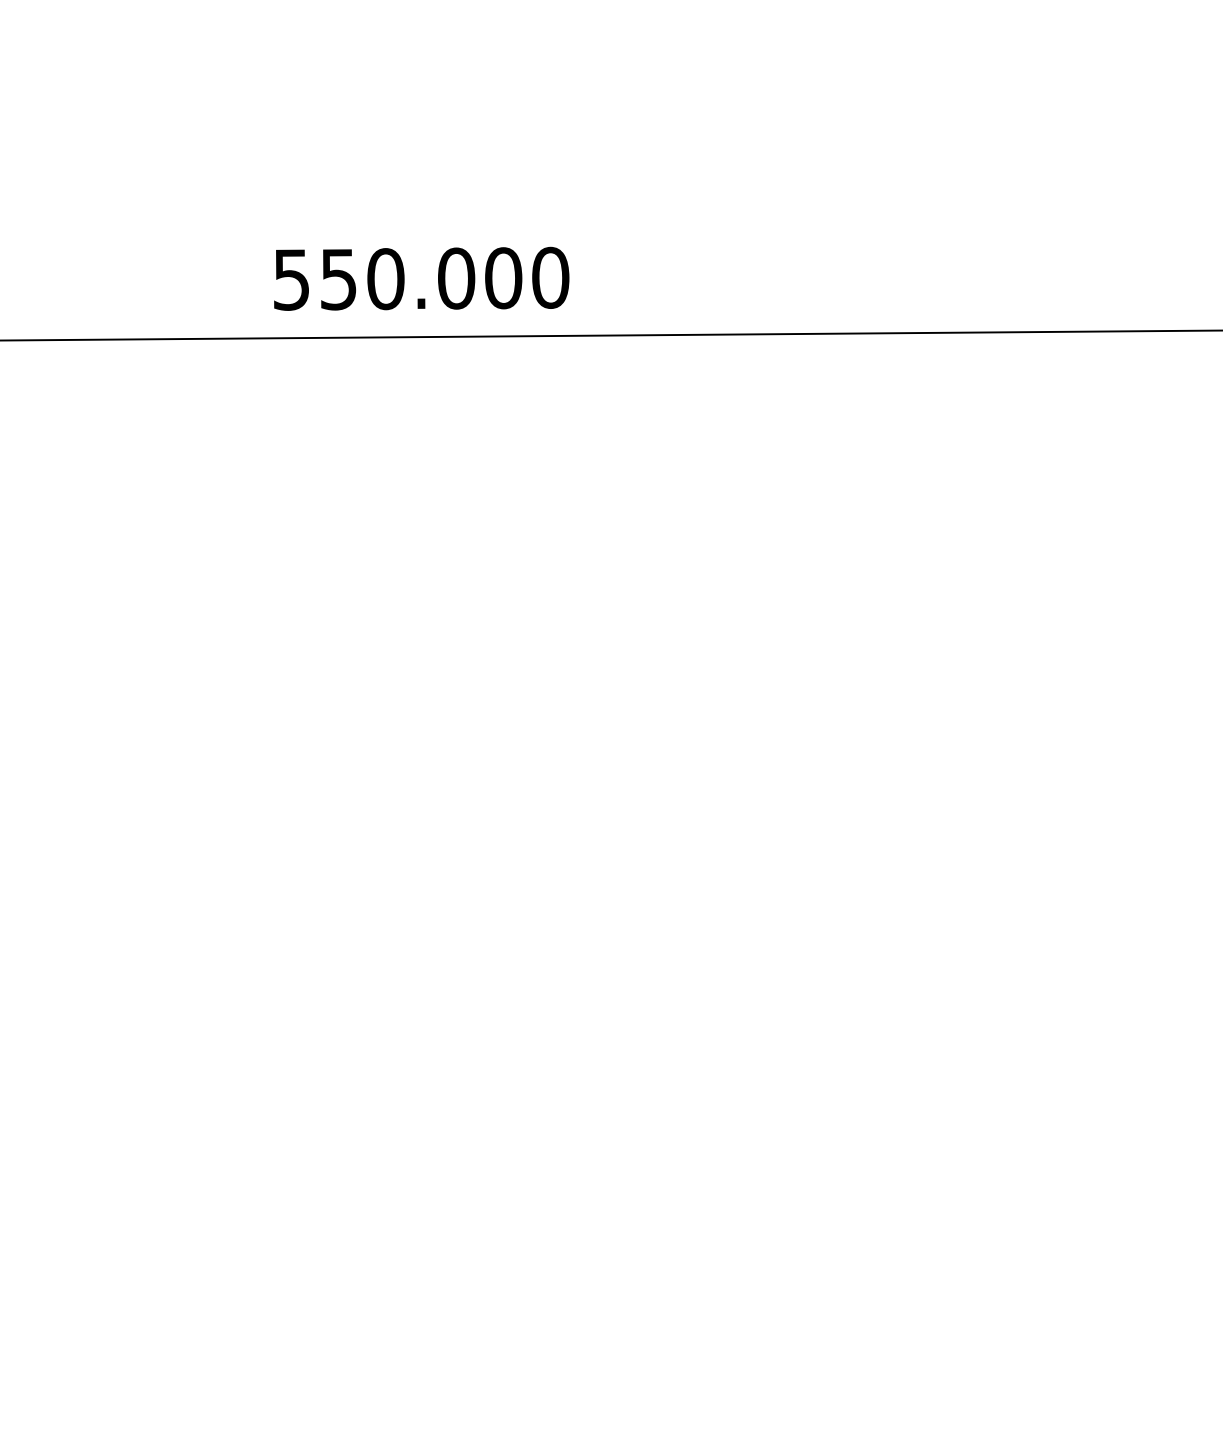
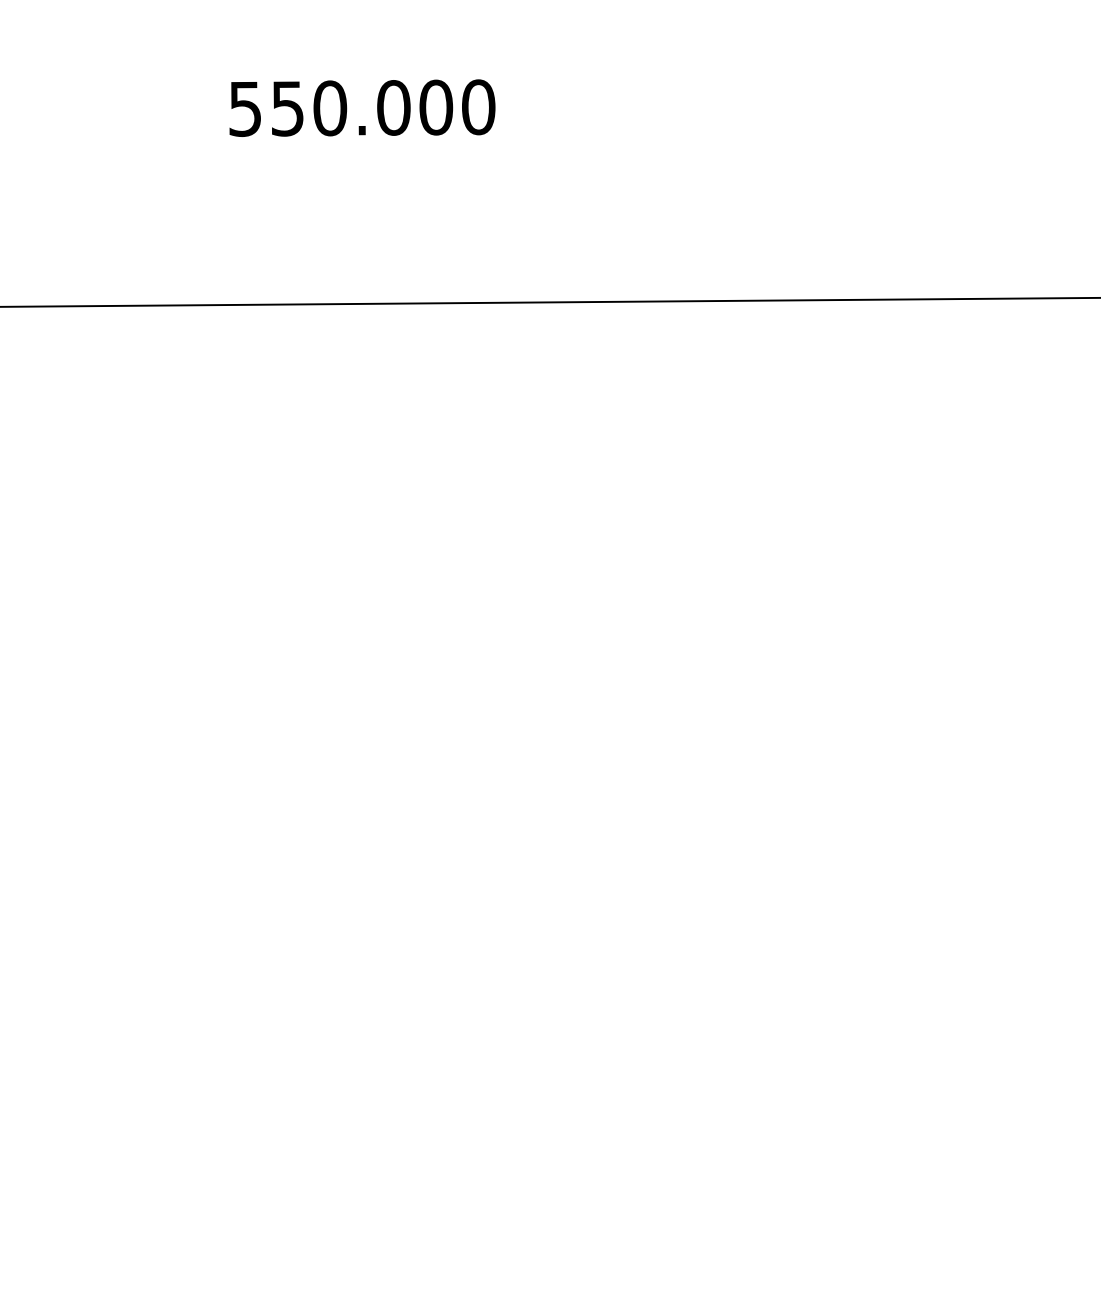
text: (421, 278) -> (362, 107), moved

